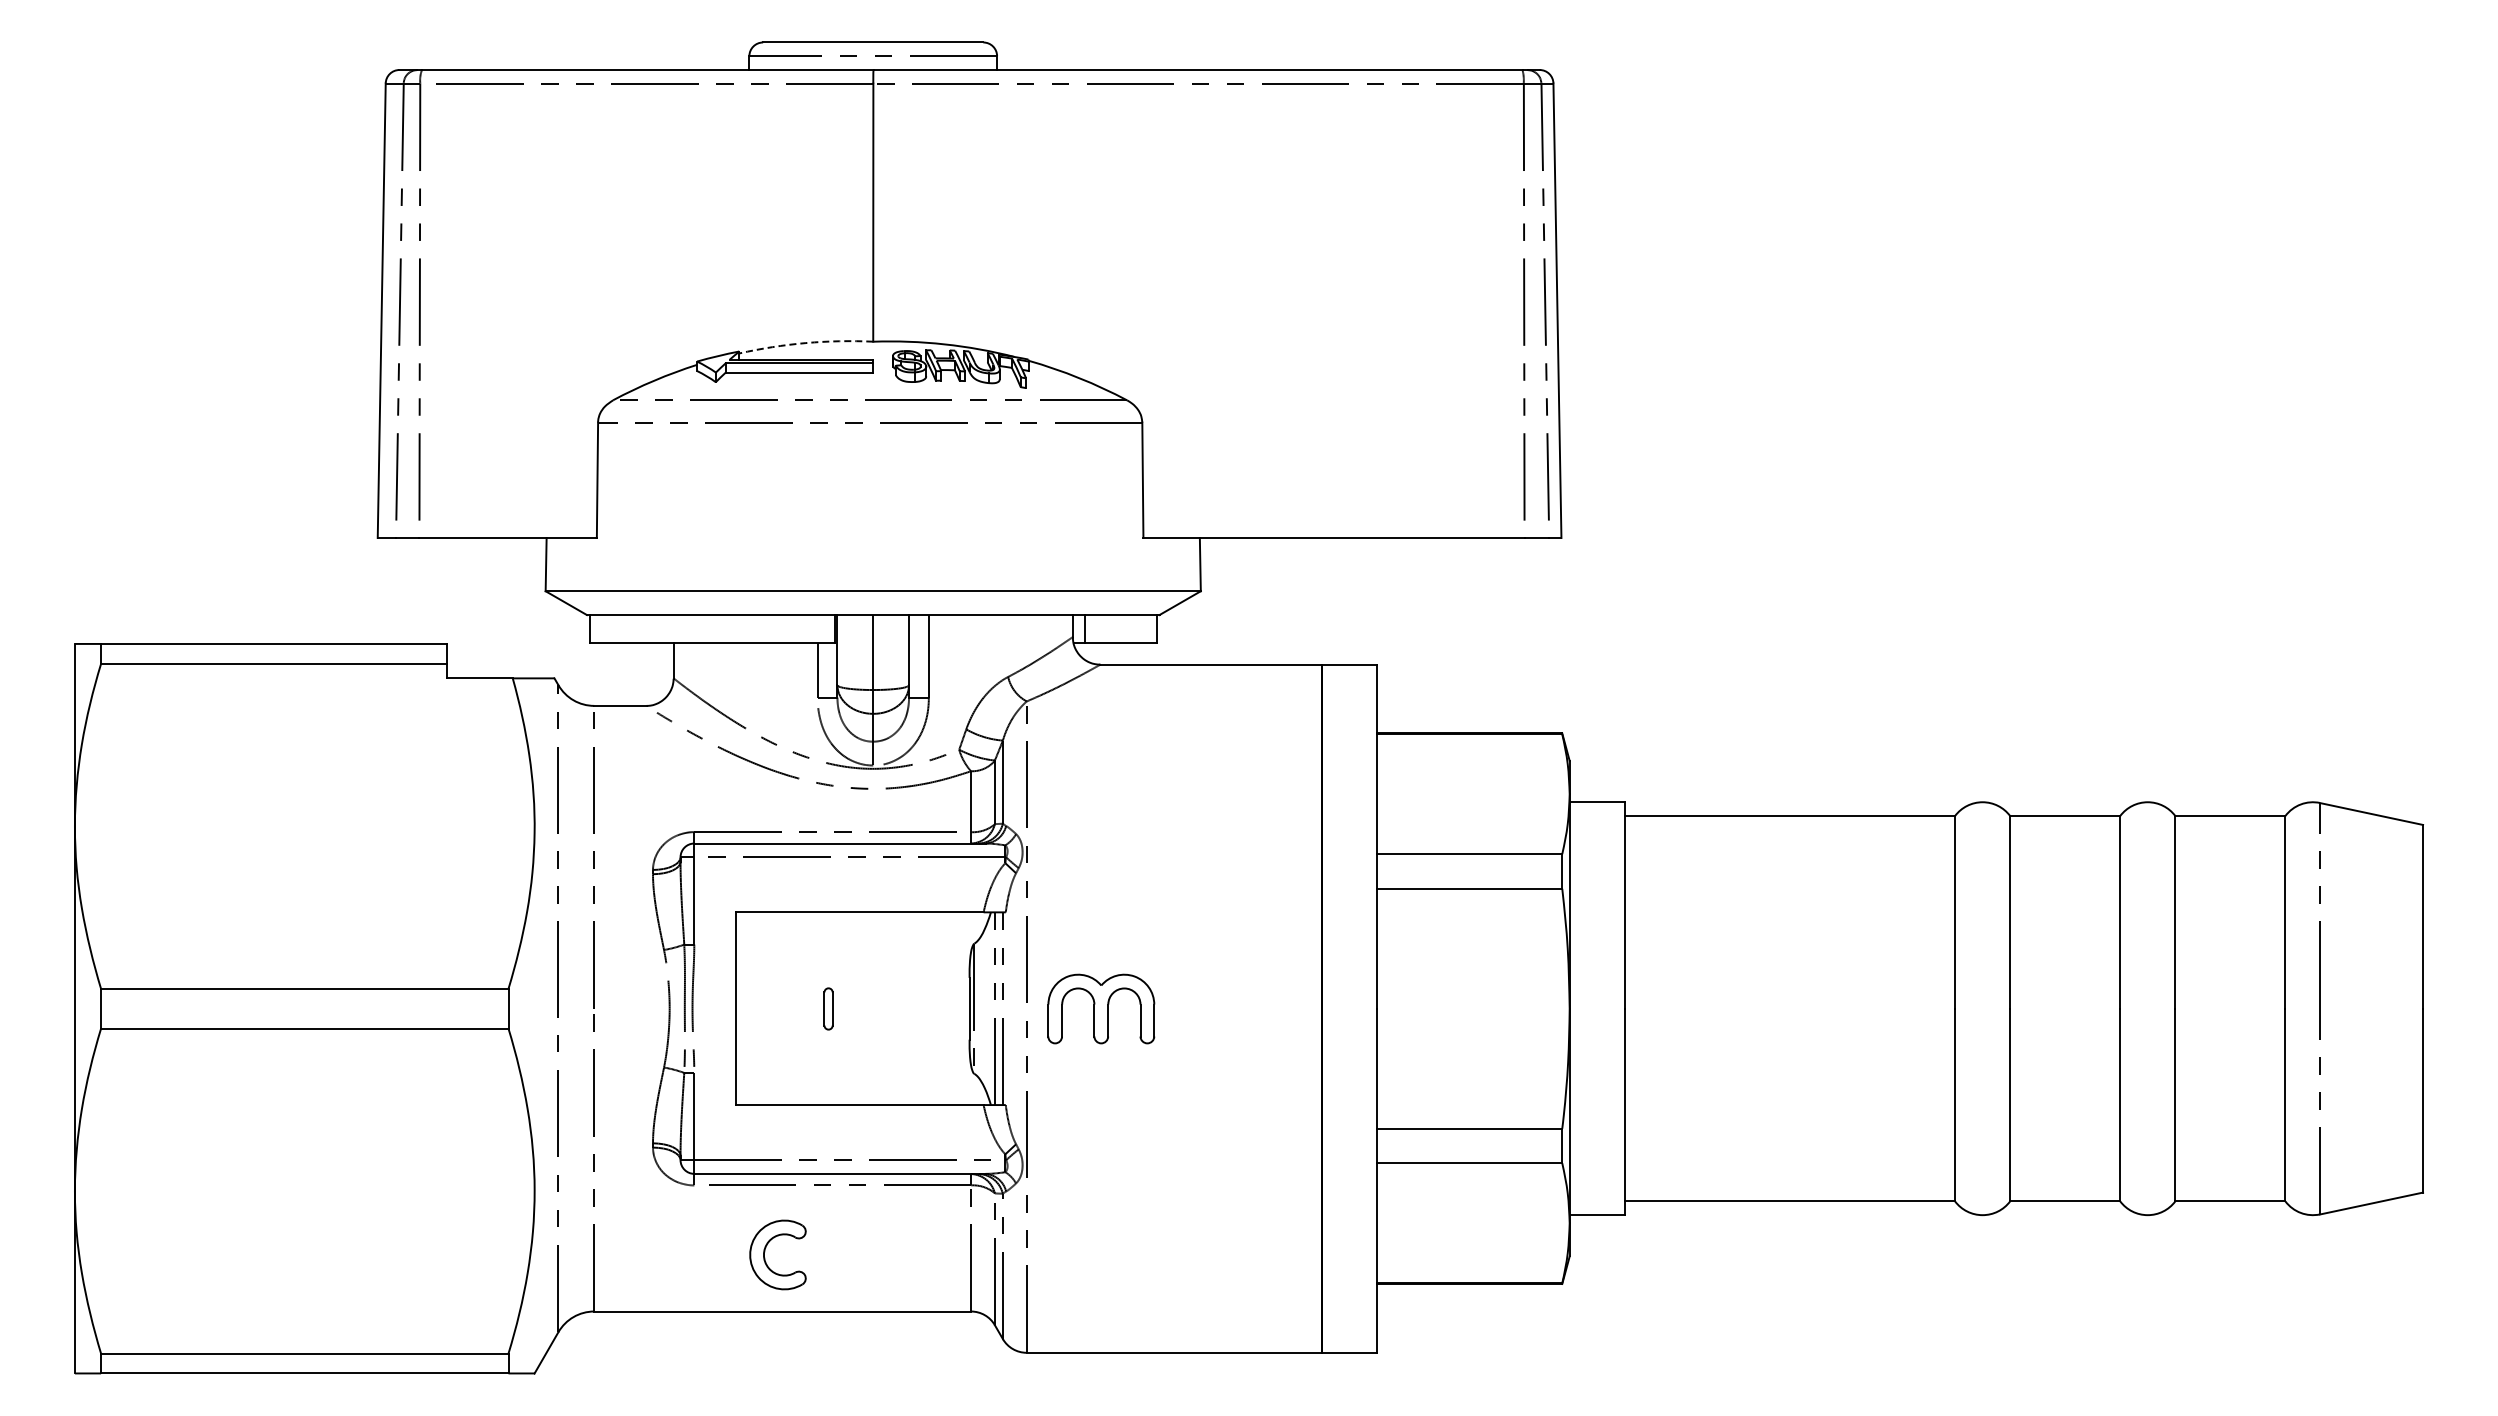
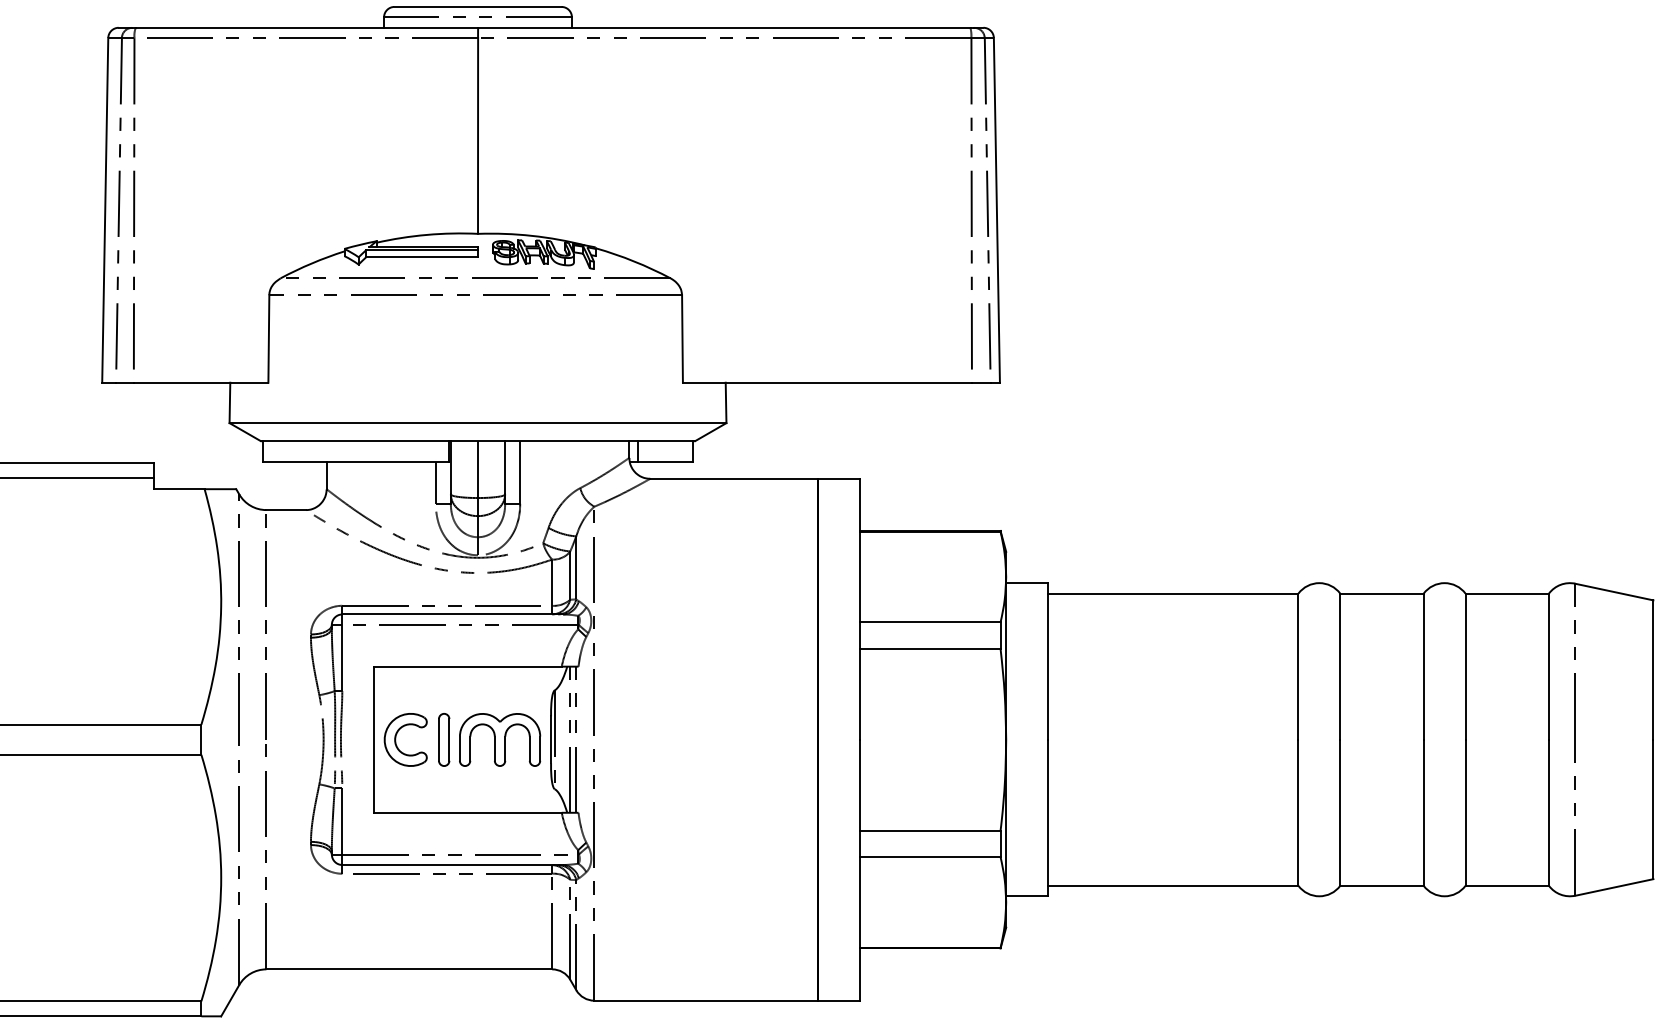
arc: (805, 343) -> (426, 235), dashed -> solid
part: (828, 1008) -> (444, 739), size x1.67
part: (1101, 1008) -> (500, 739), moved
part: (765, 1251) -> (396, 737), moved

